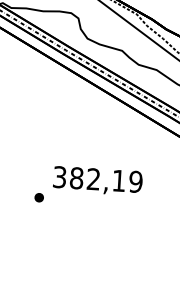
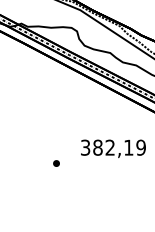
text: (98, 180) -> (113, 148), moved

